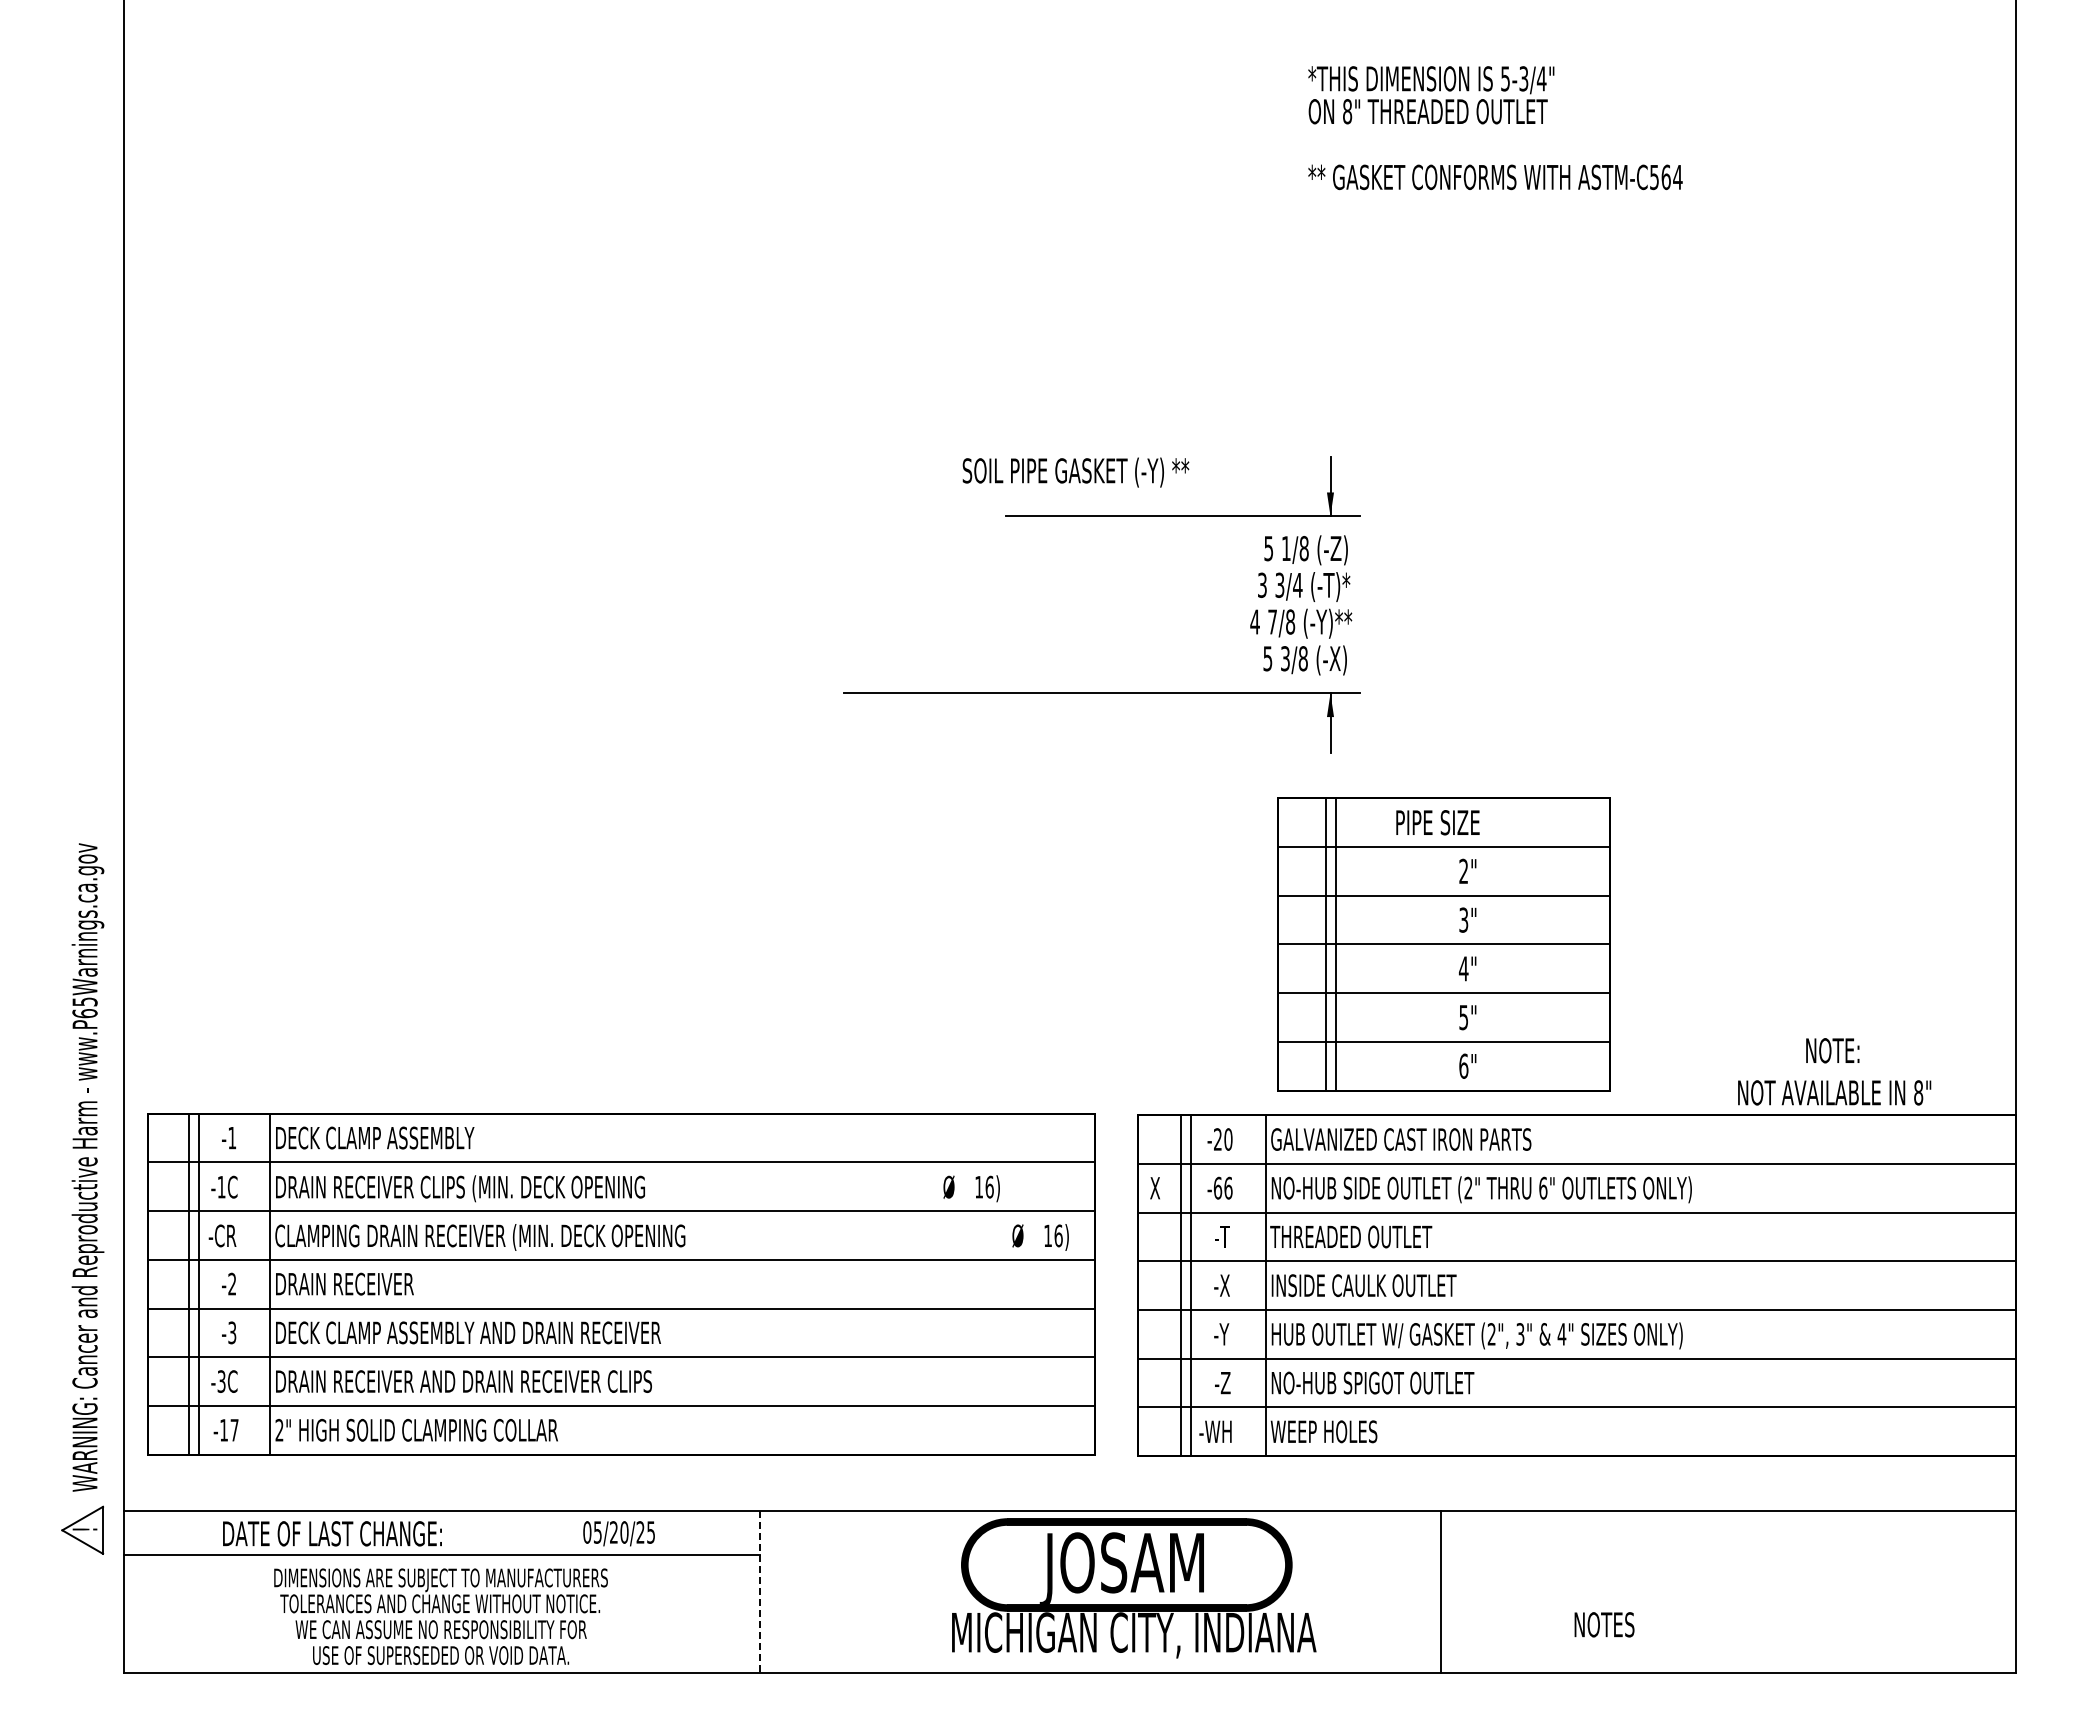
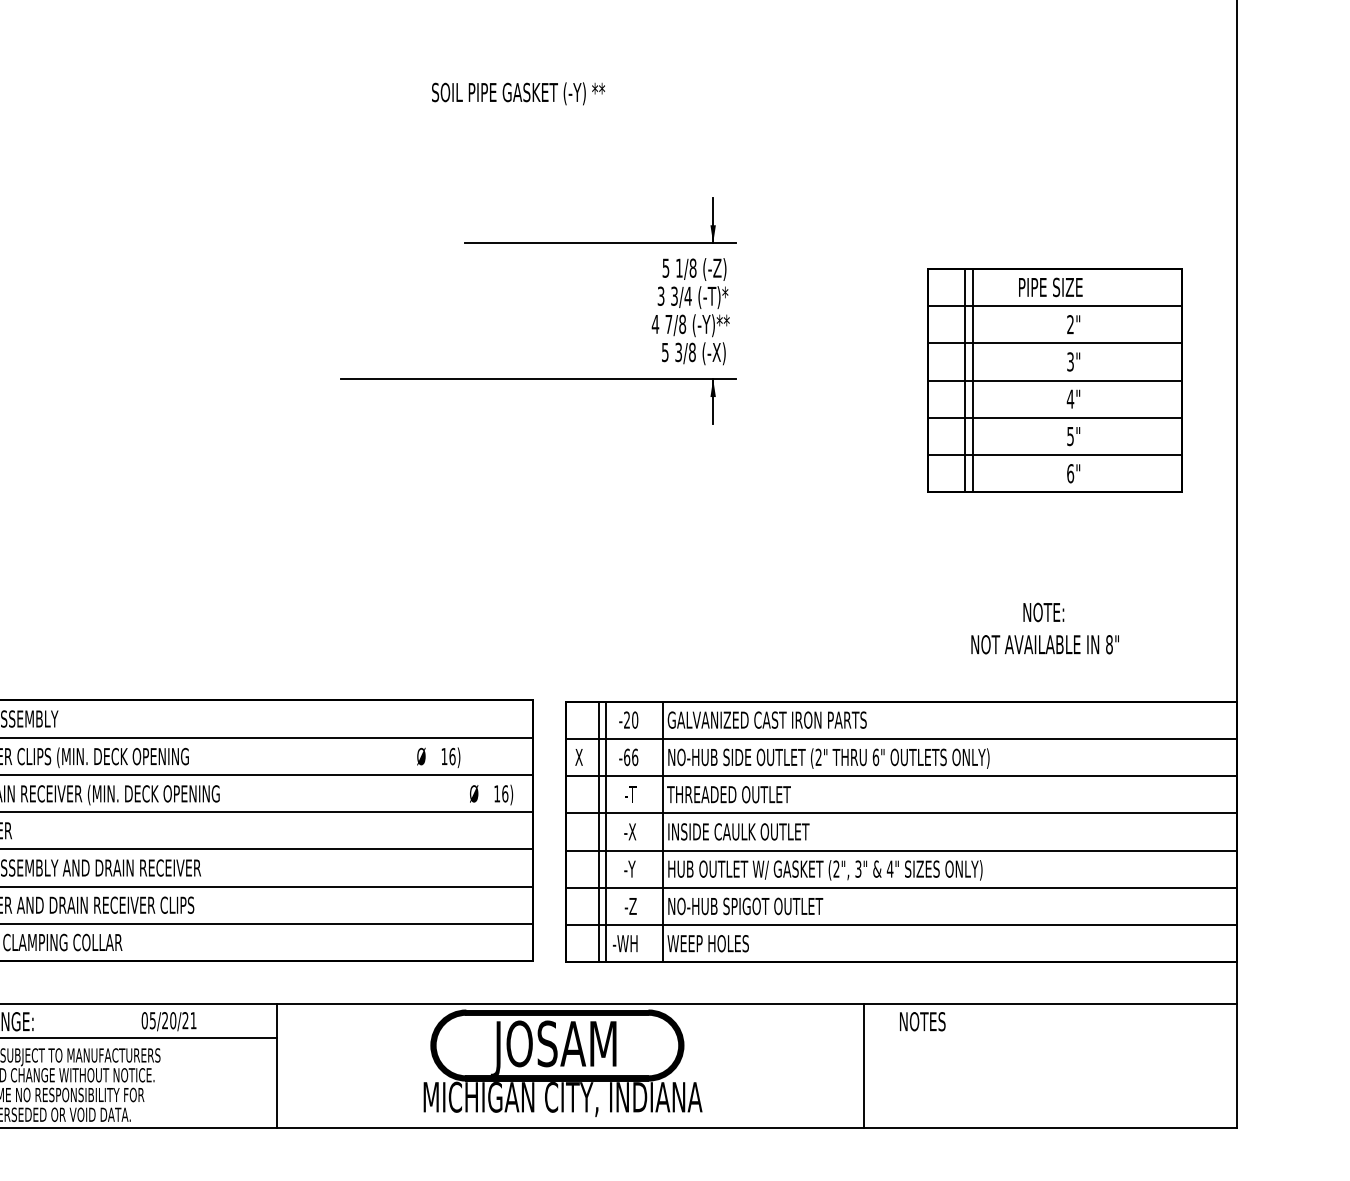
text: (1075, 472) -> (518, 93), moved
part: (1443, 944) -> (1055, 380), moved
text: (1834, 1071) -> (1045, 628), moved
text: (650, 1532) -> (193, 1020), 05/20/25 -> 05/20/21
line: (1441, 1591) -> (864, 1065), moved
line: (759, 1592) -> (276, 1066), dashed -> solid
text: (1604, 1624) -> (922, 1021), moved

